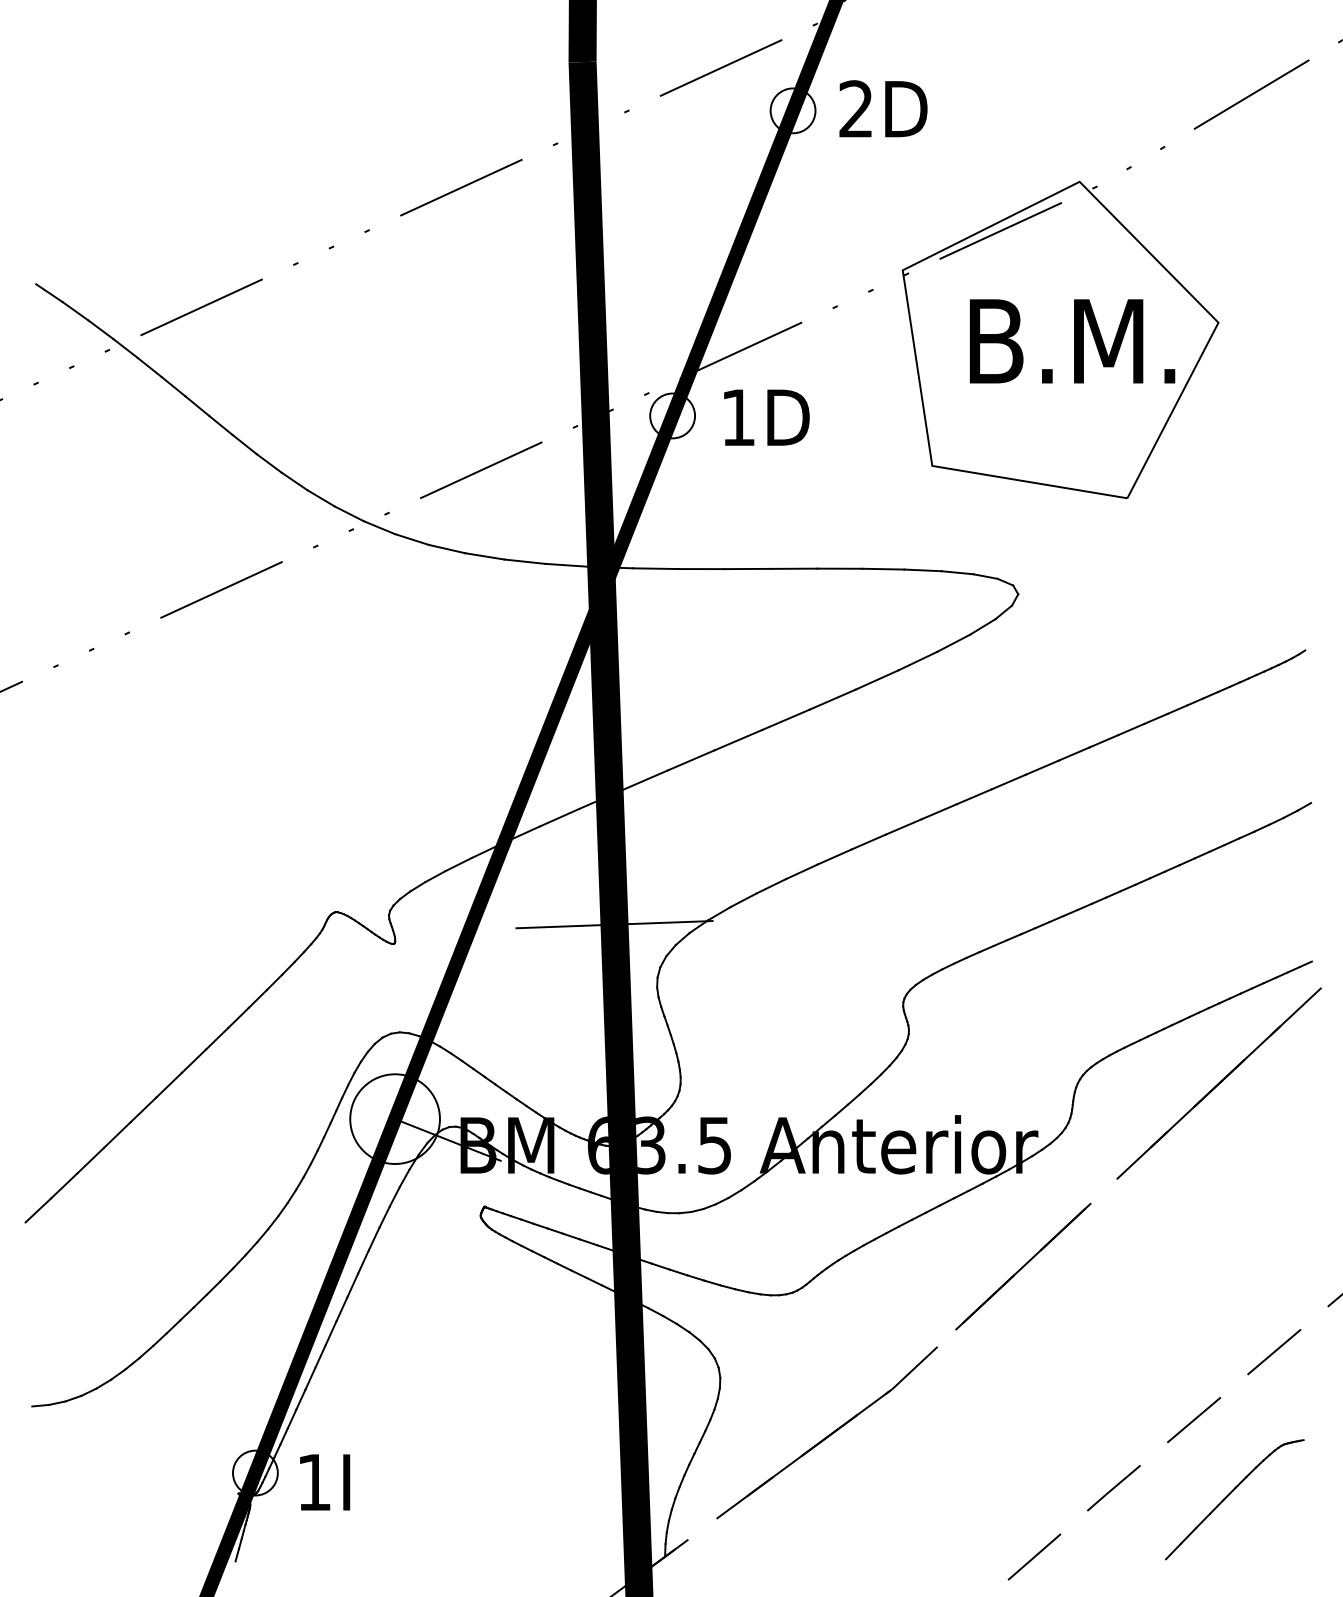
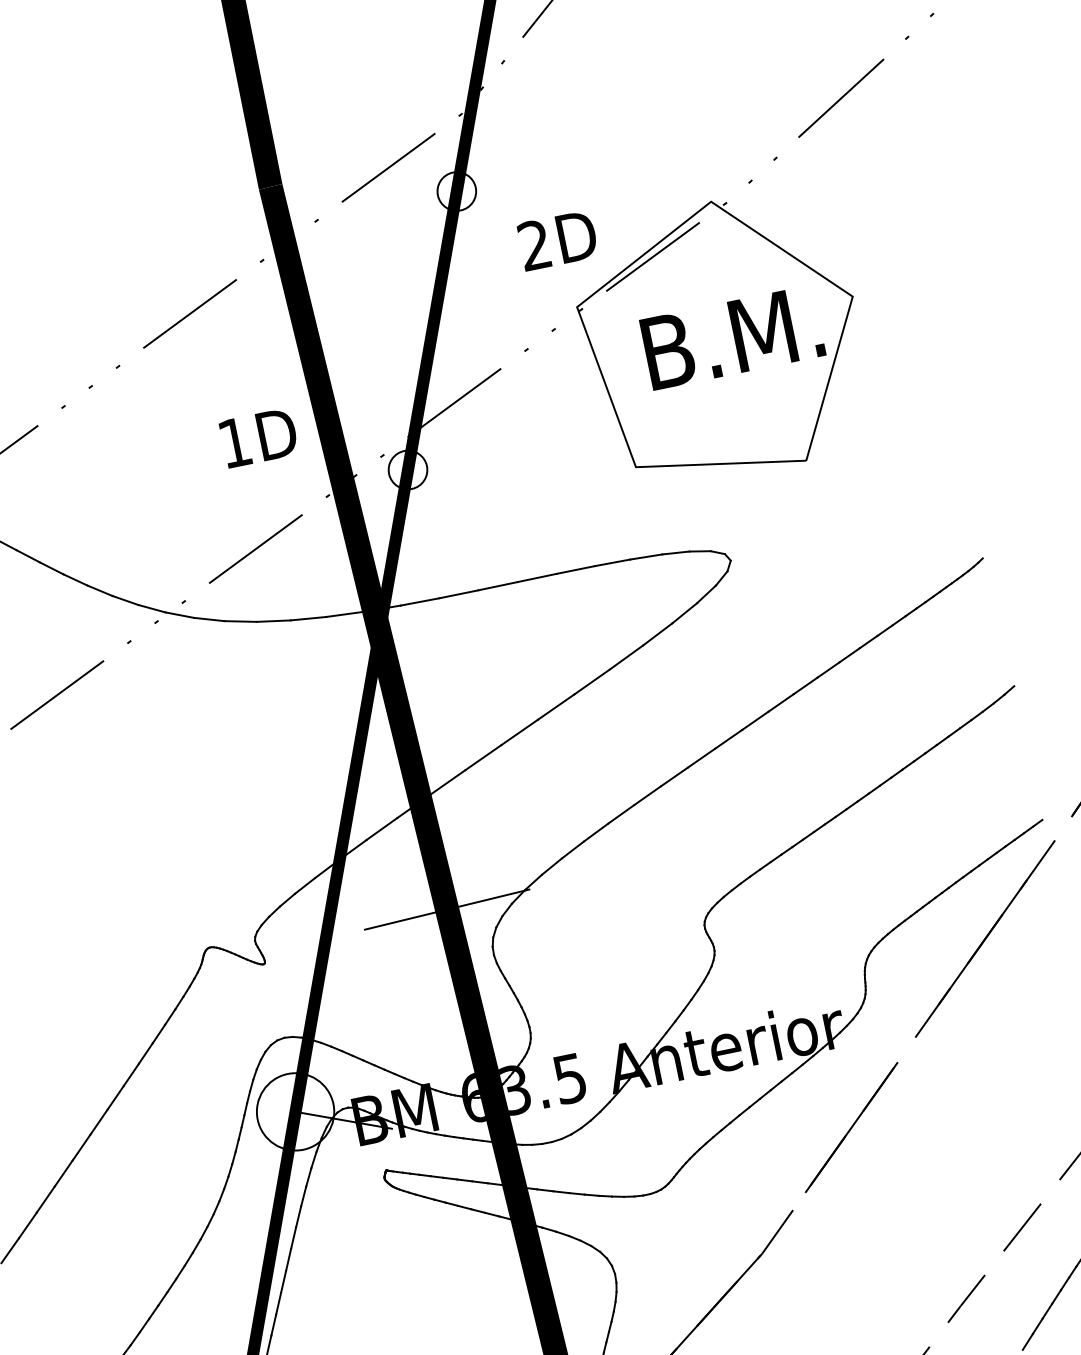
text: (883, 108) -> (557, 239), moved
text: (766, 417) -> (258, 437), moved

